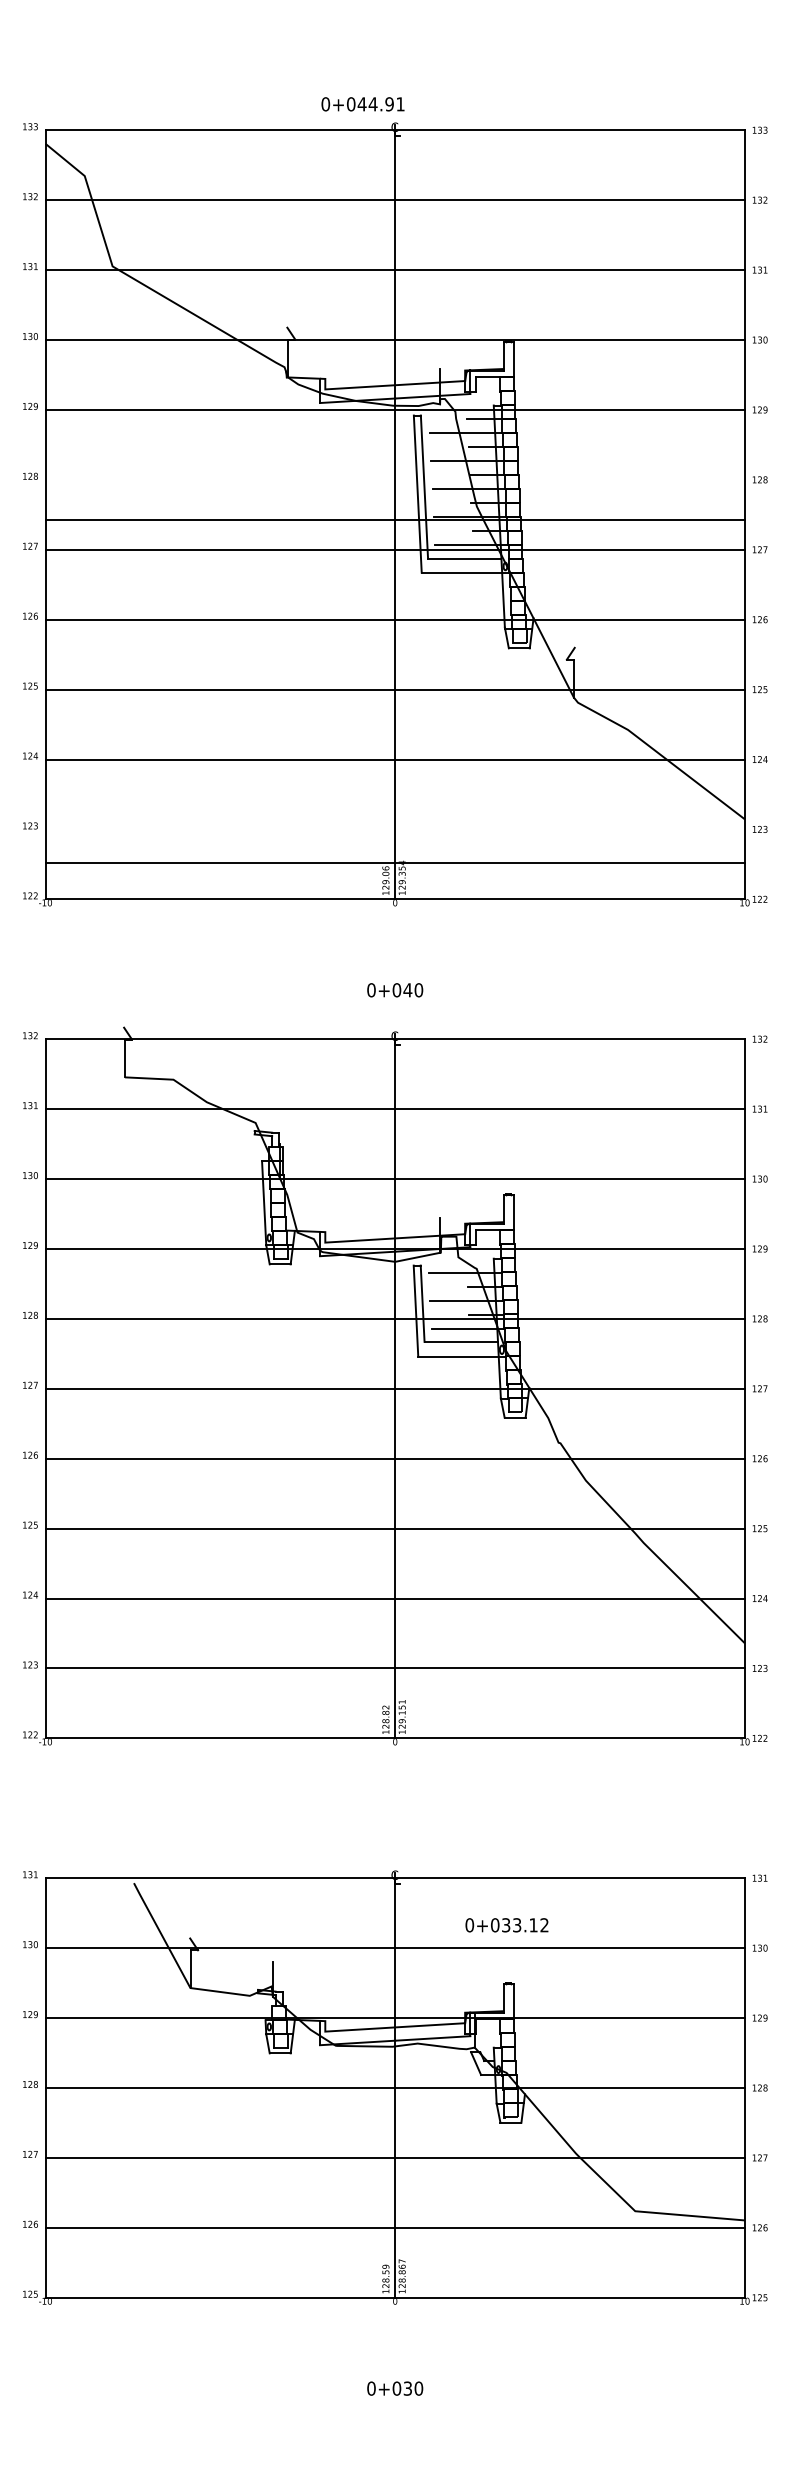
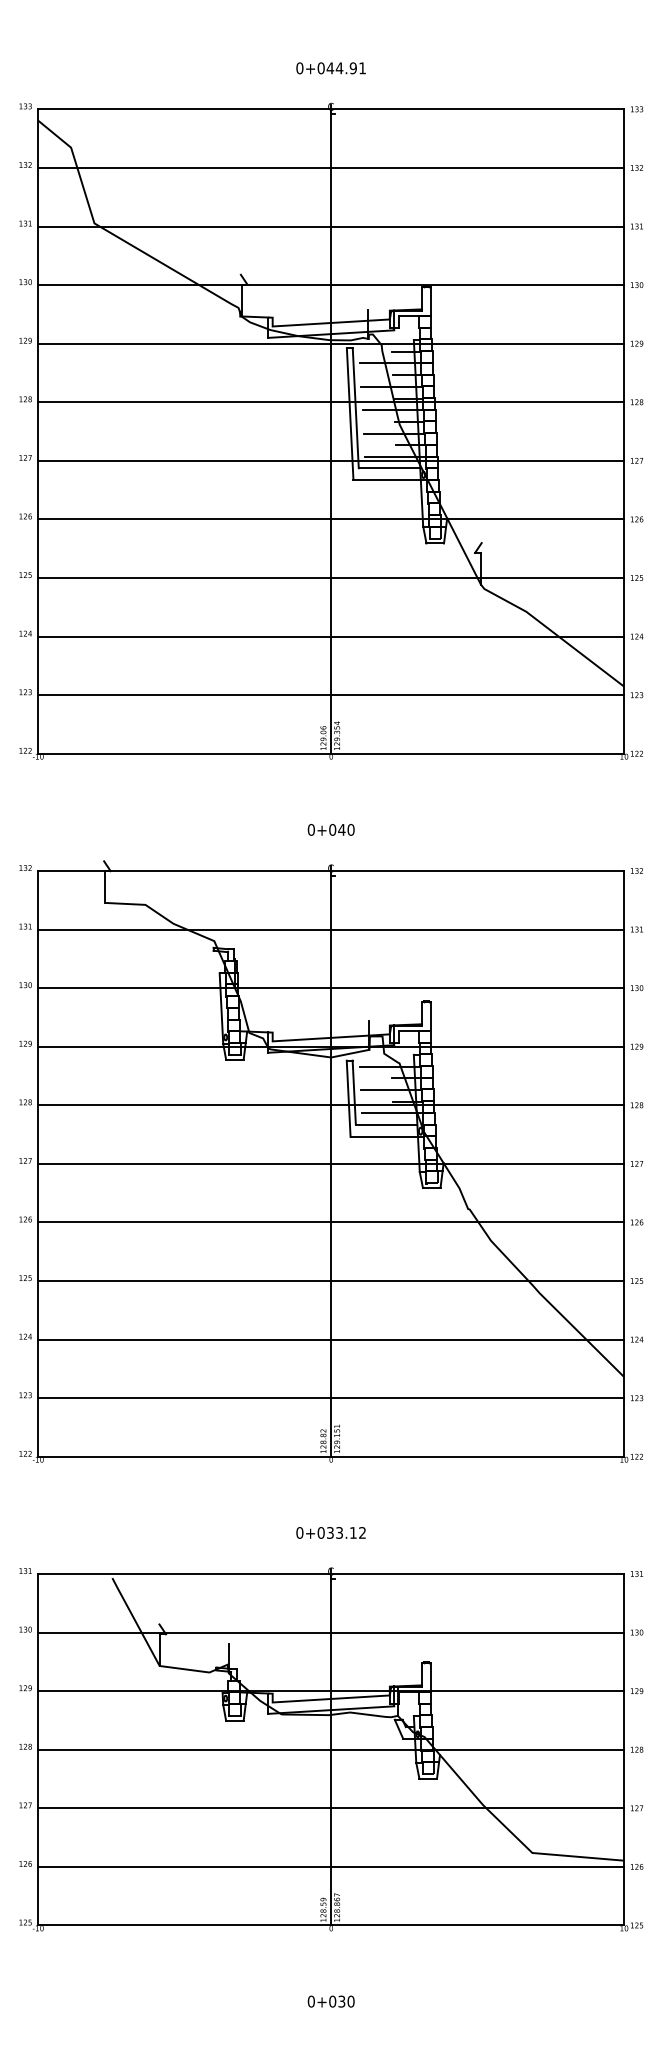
text: (362, 104) -> (330, 68), moved
line: (394, 519) -> (330, 401), moved
line: (394, 863) -> (330, 695), moved
text: (506, 1925) -> (330, 1533), moved

